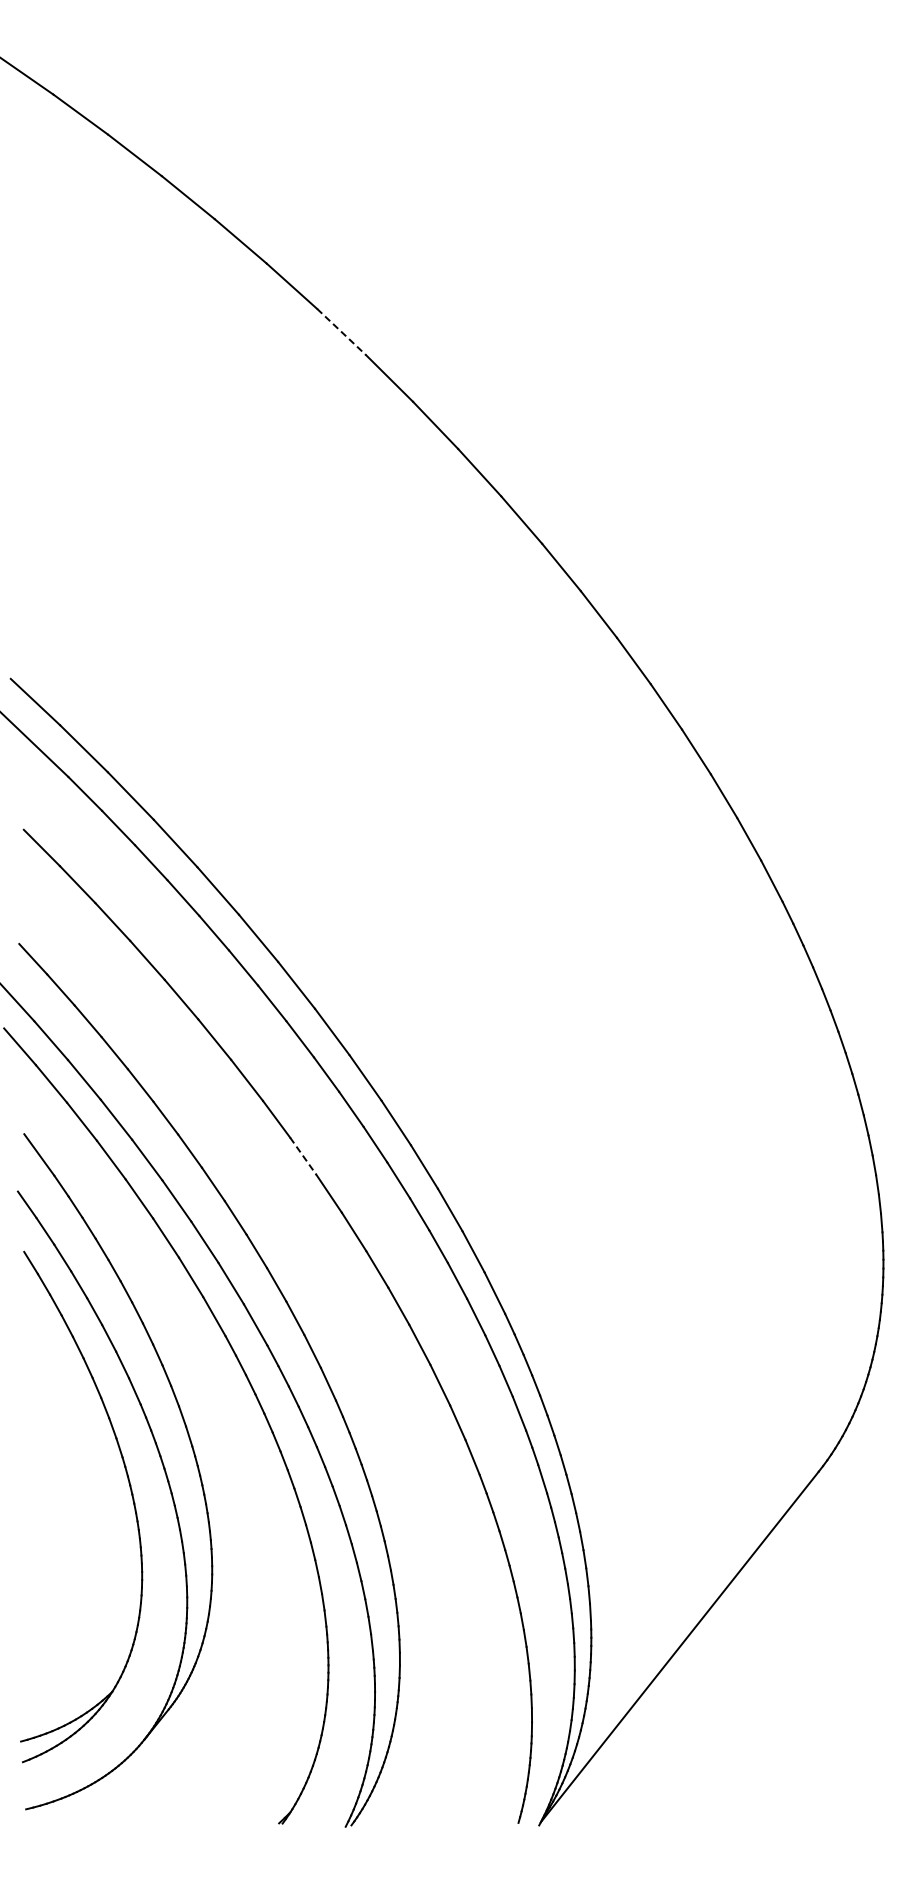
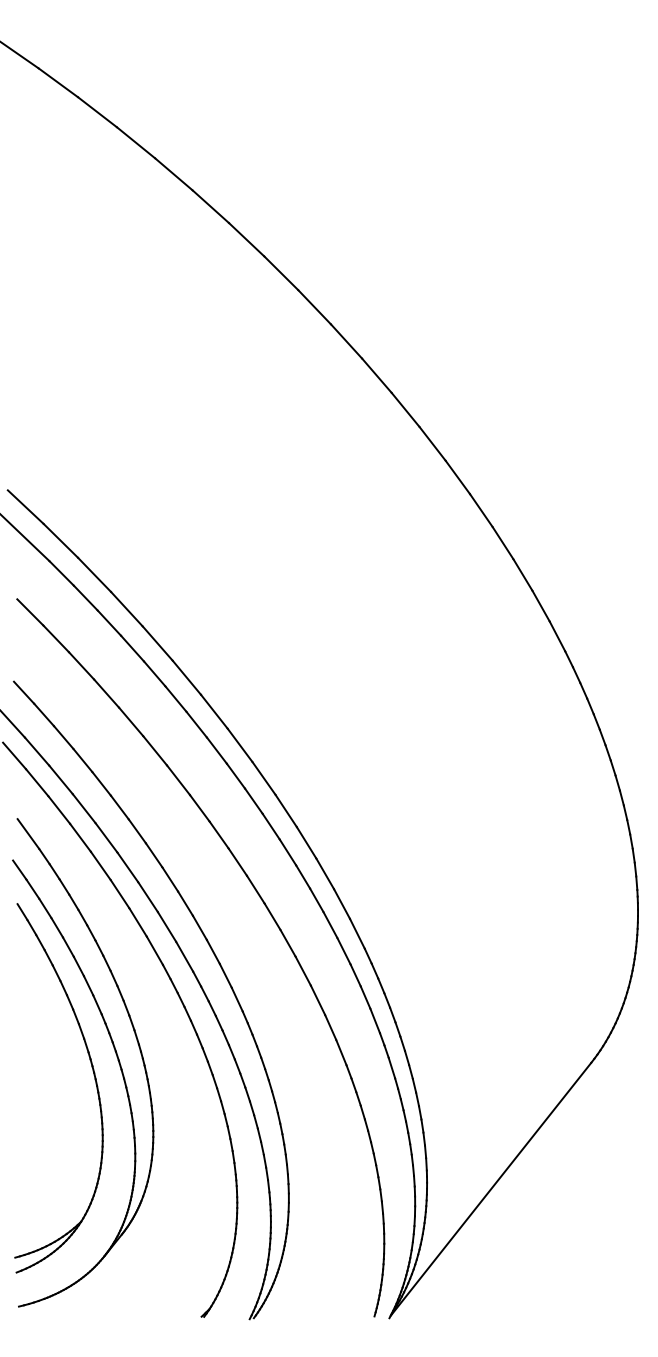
line: (341, 331) -> (246, 239), dashed -> solid
line: (303, 1156) -> (219, 835), dashed -> solid

